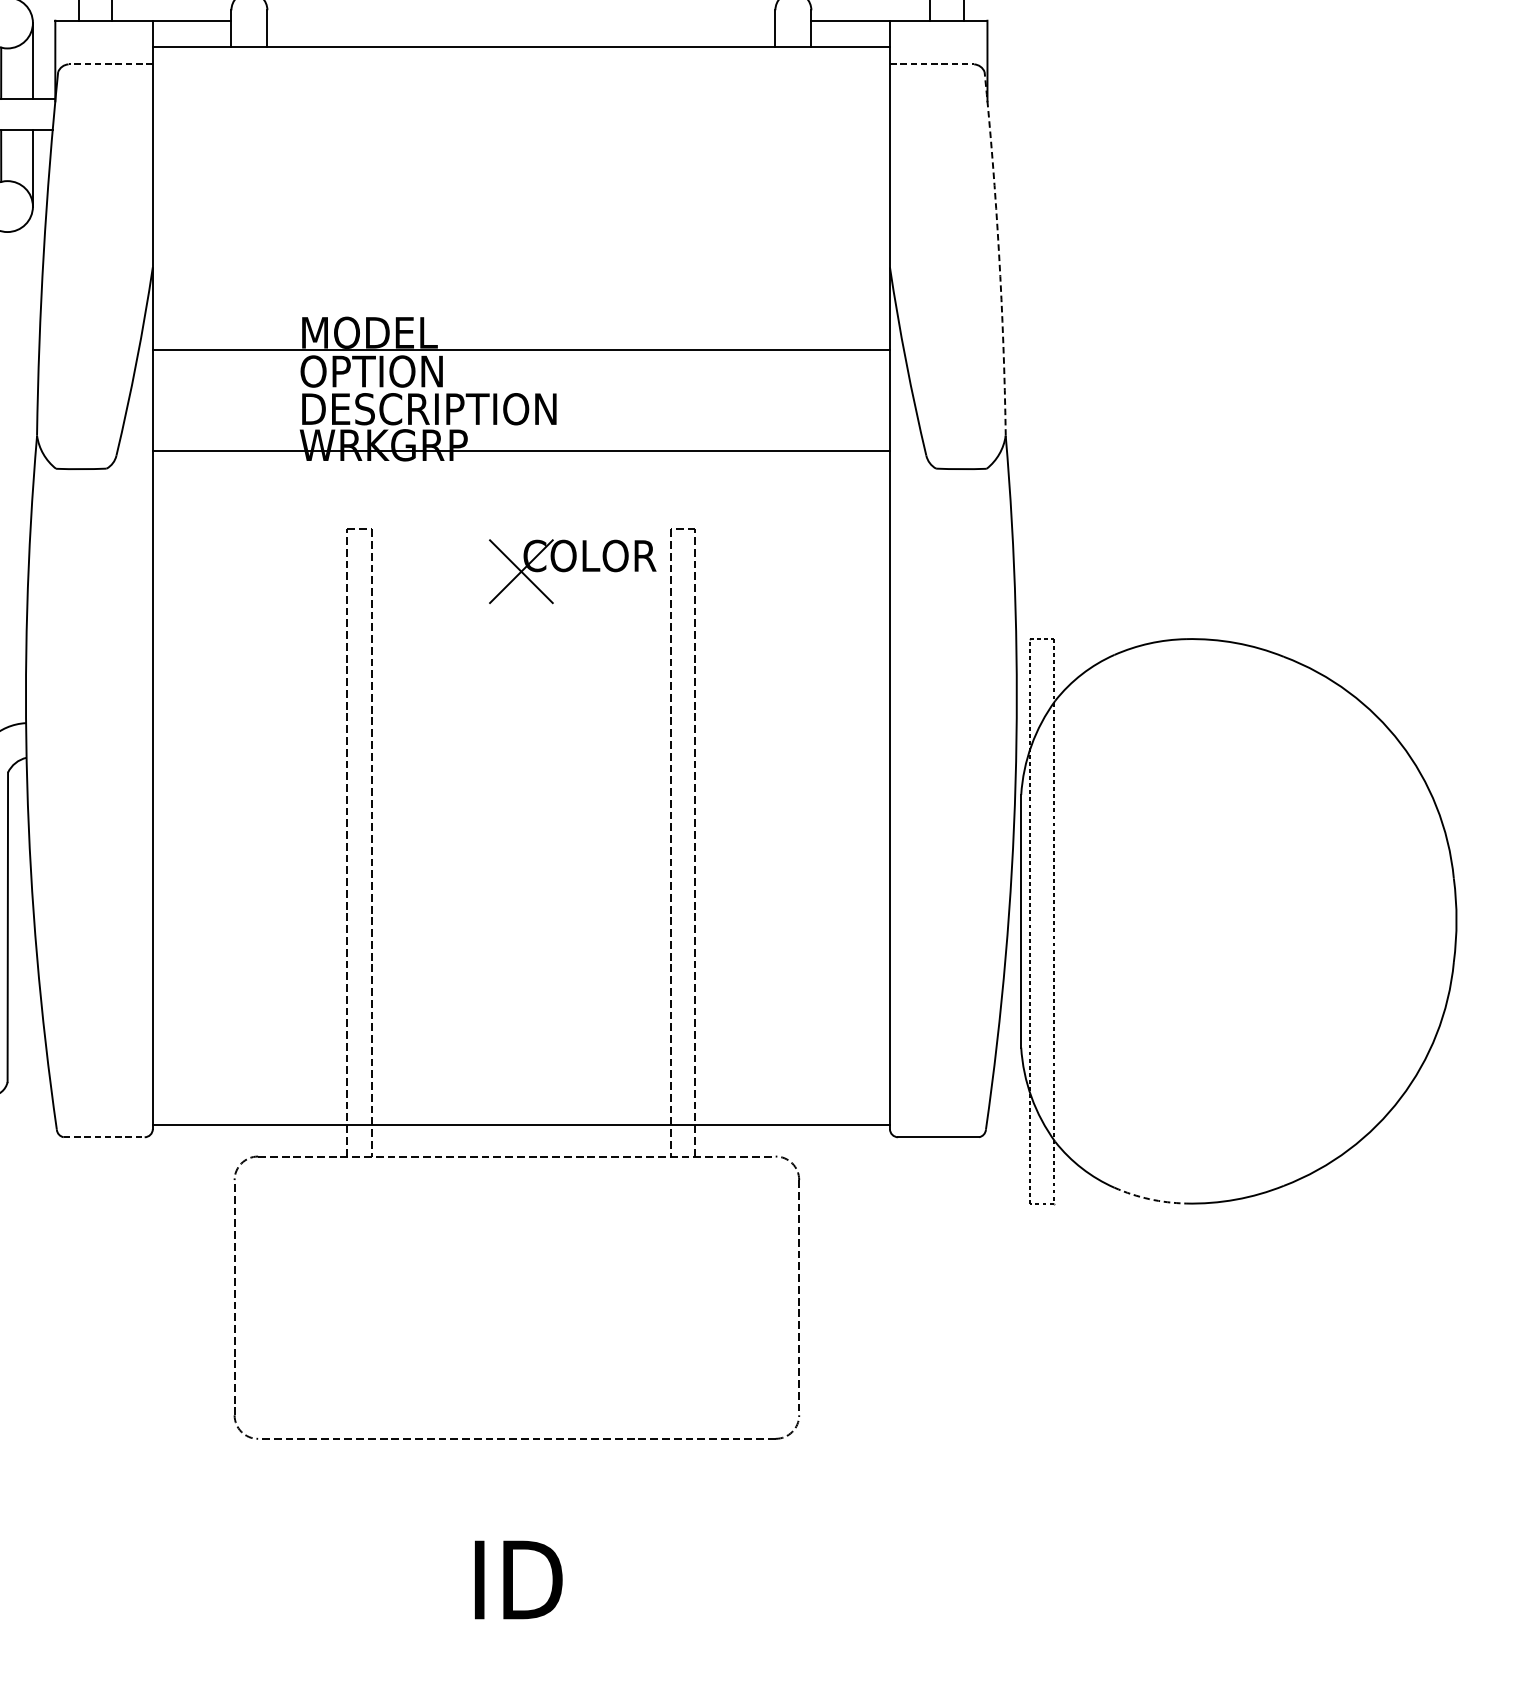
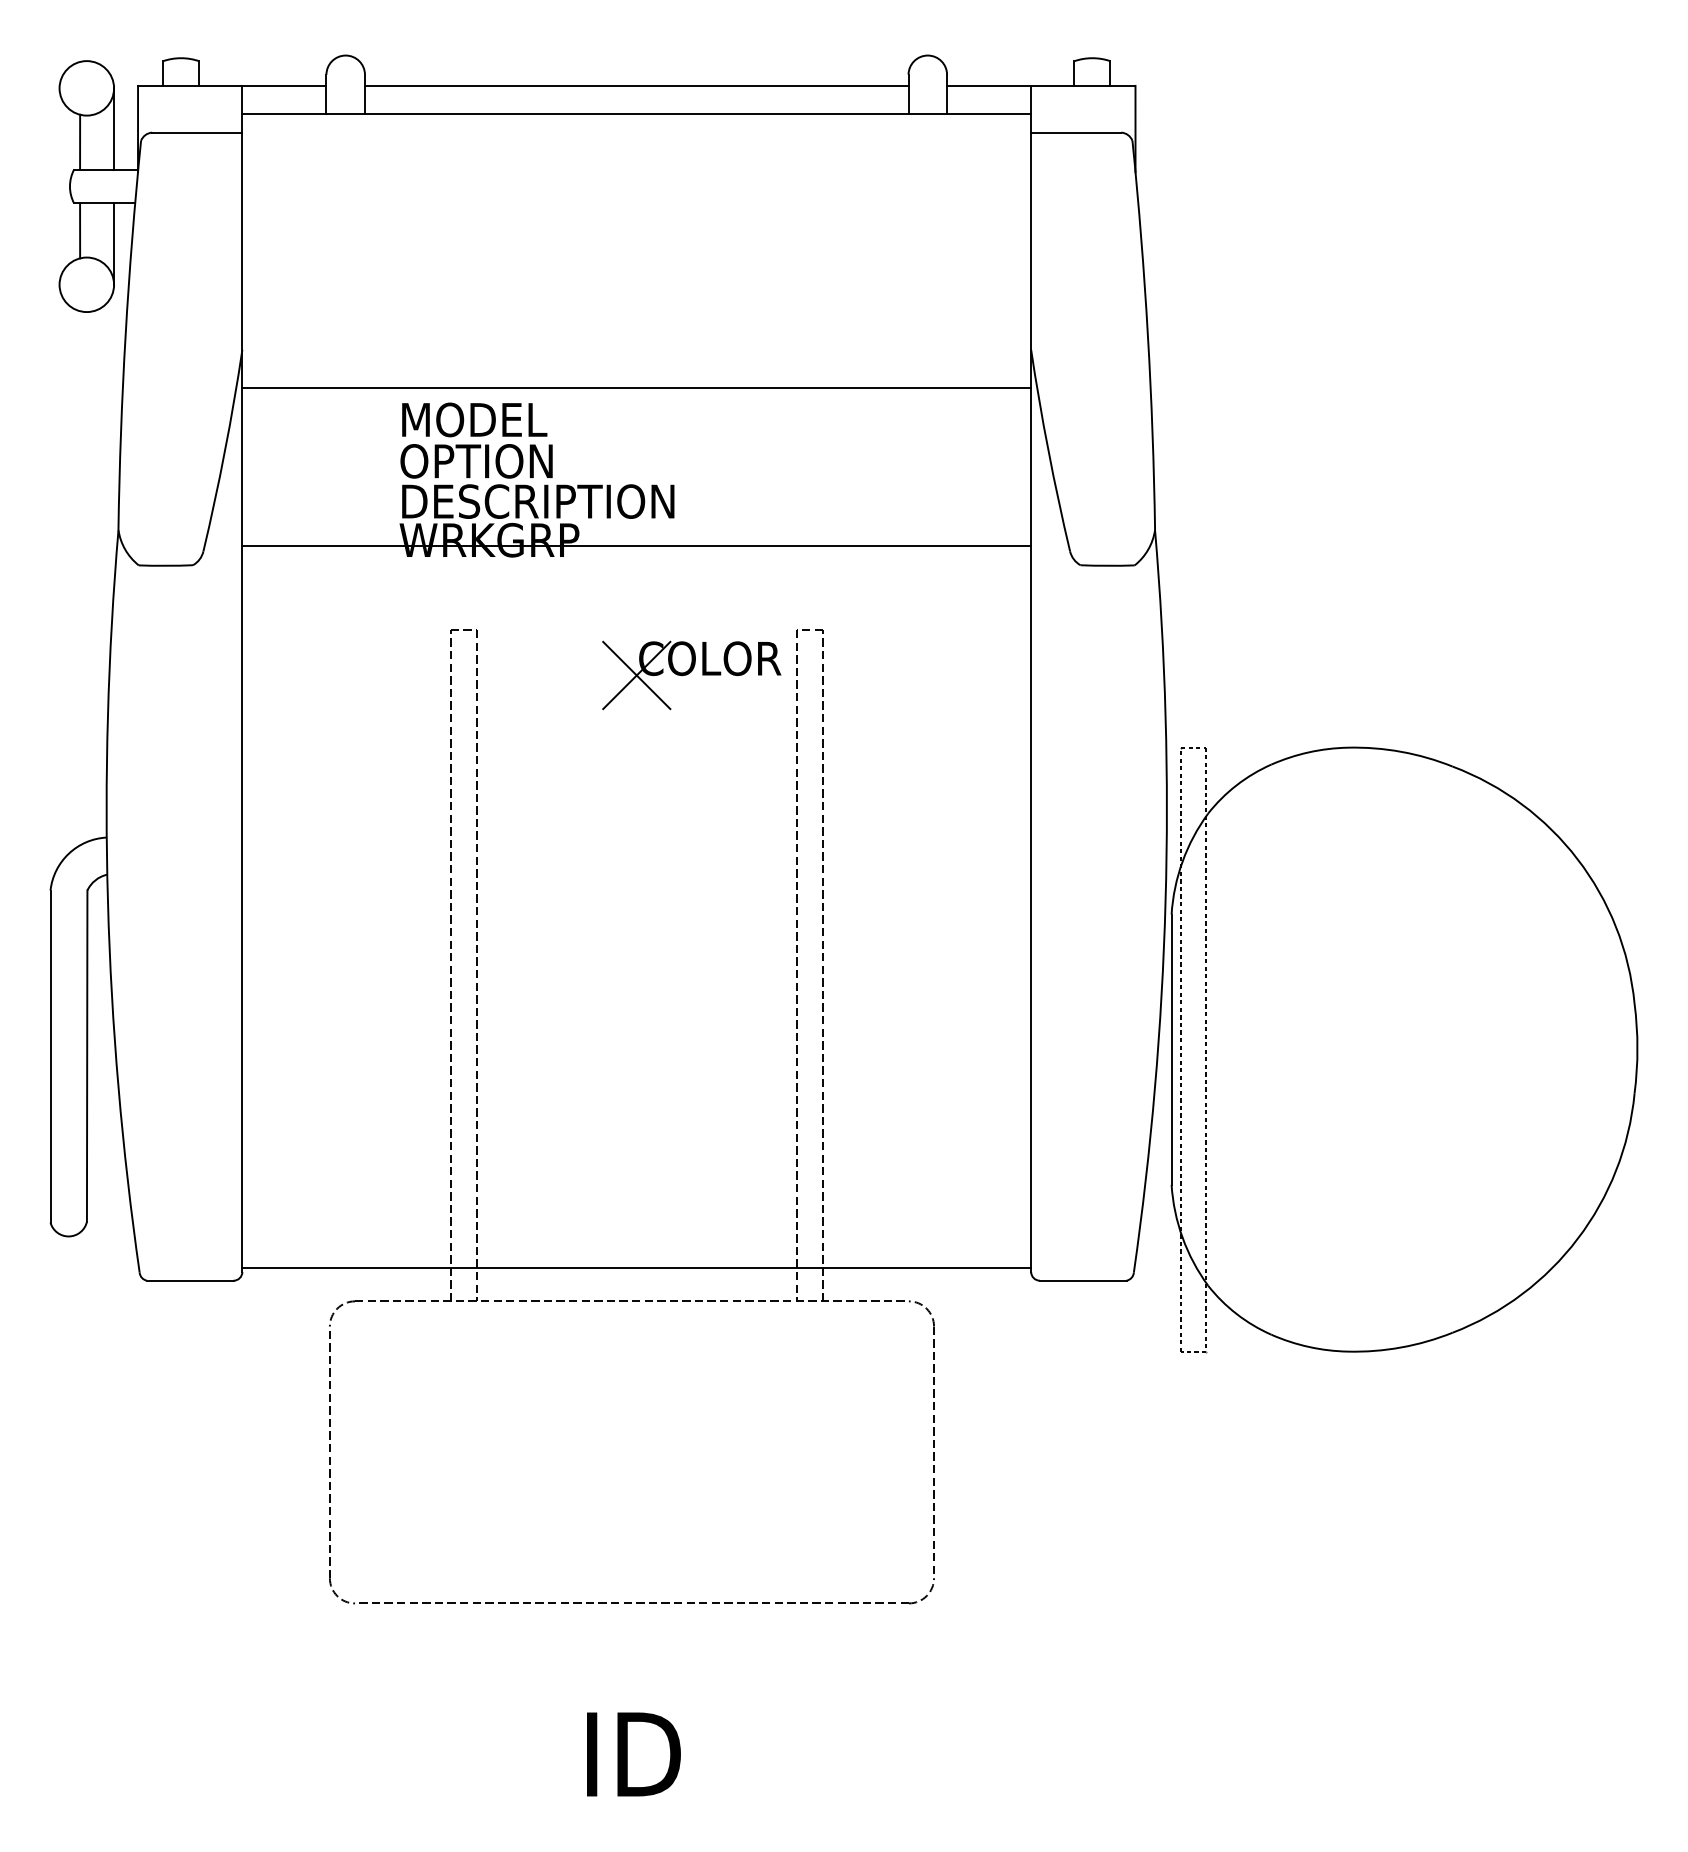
line: (521, 20) -> (636, 85), added
line: (109, 64) -> (196, 132), dashed -> solid
line: (932, 64) -> (1076, 132), dashed -> solid
arc: (998, 253) -> (1147, 335), dashed -> solid
line: (521, 350) -> (636, 387), moved
line: (104, 1137) -> (190, 1280), dashed -> solid
arc: (1149, 1198) -> (1308, 1346), dashed -> solid

